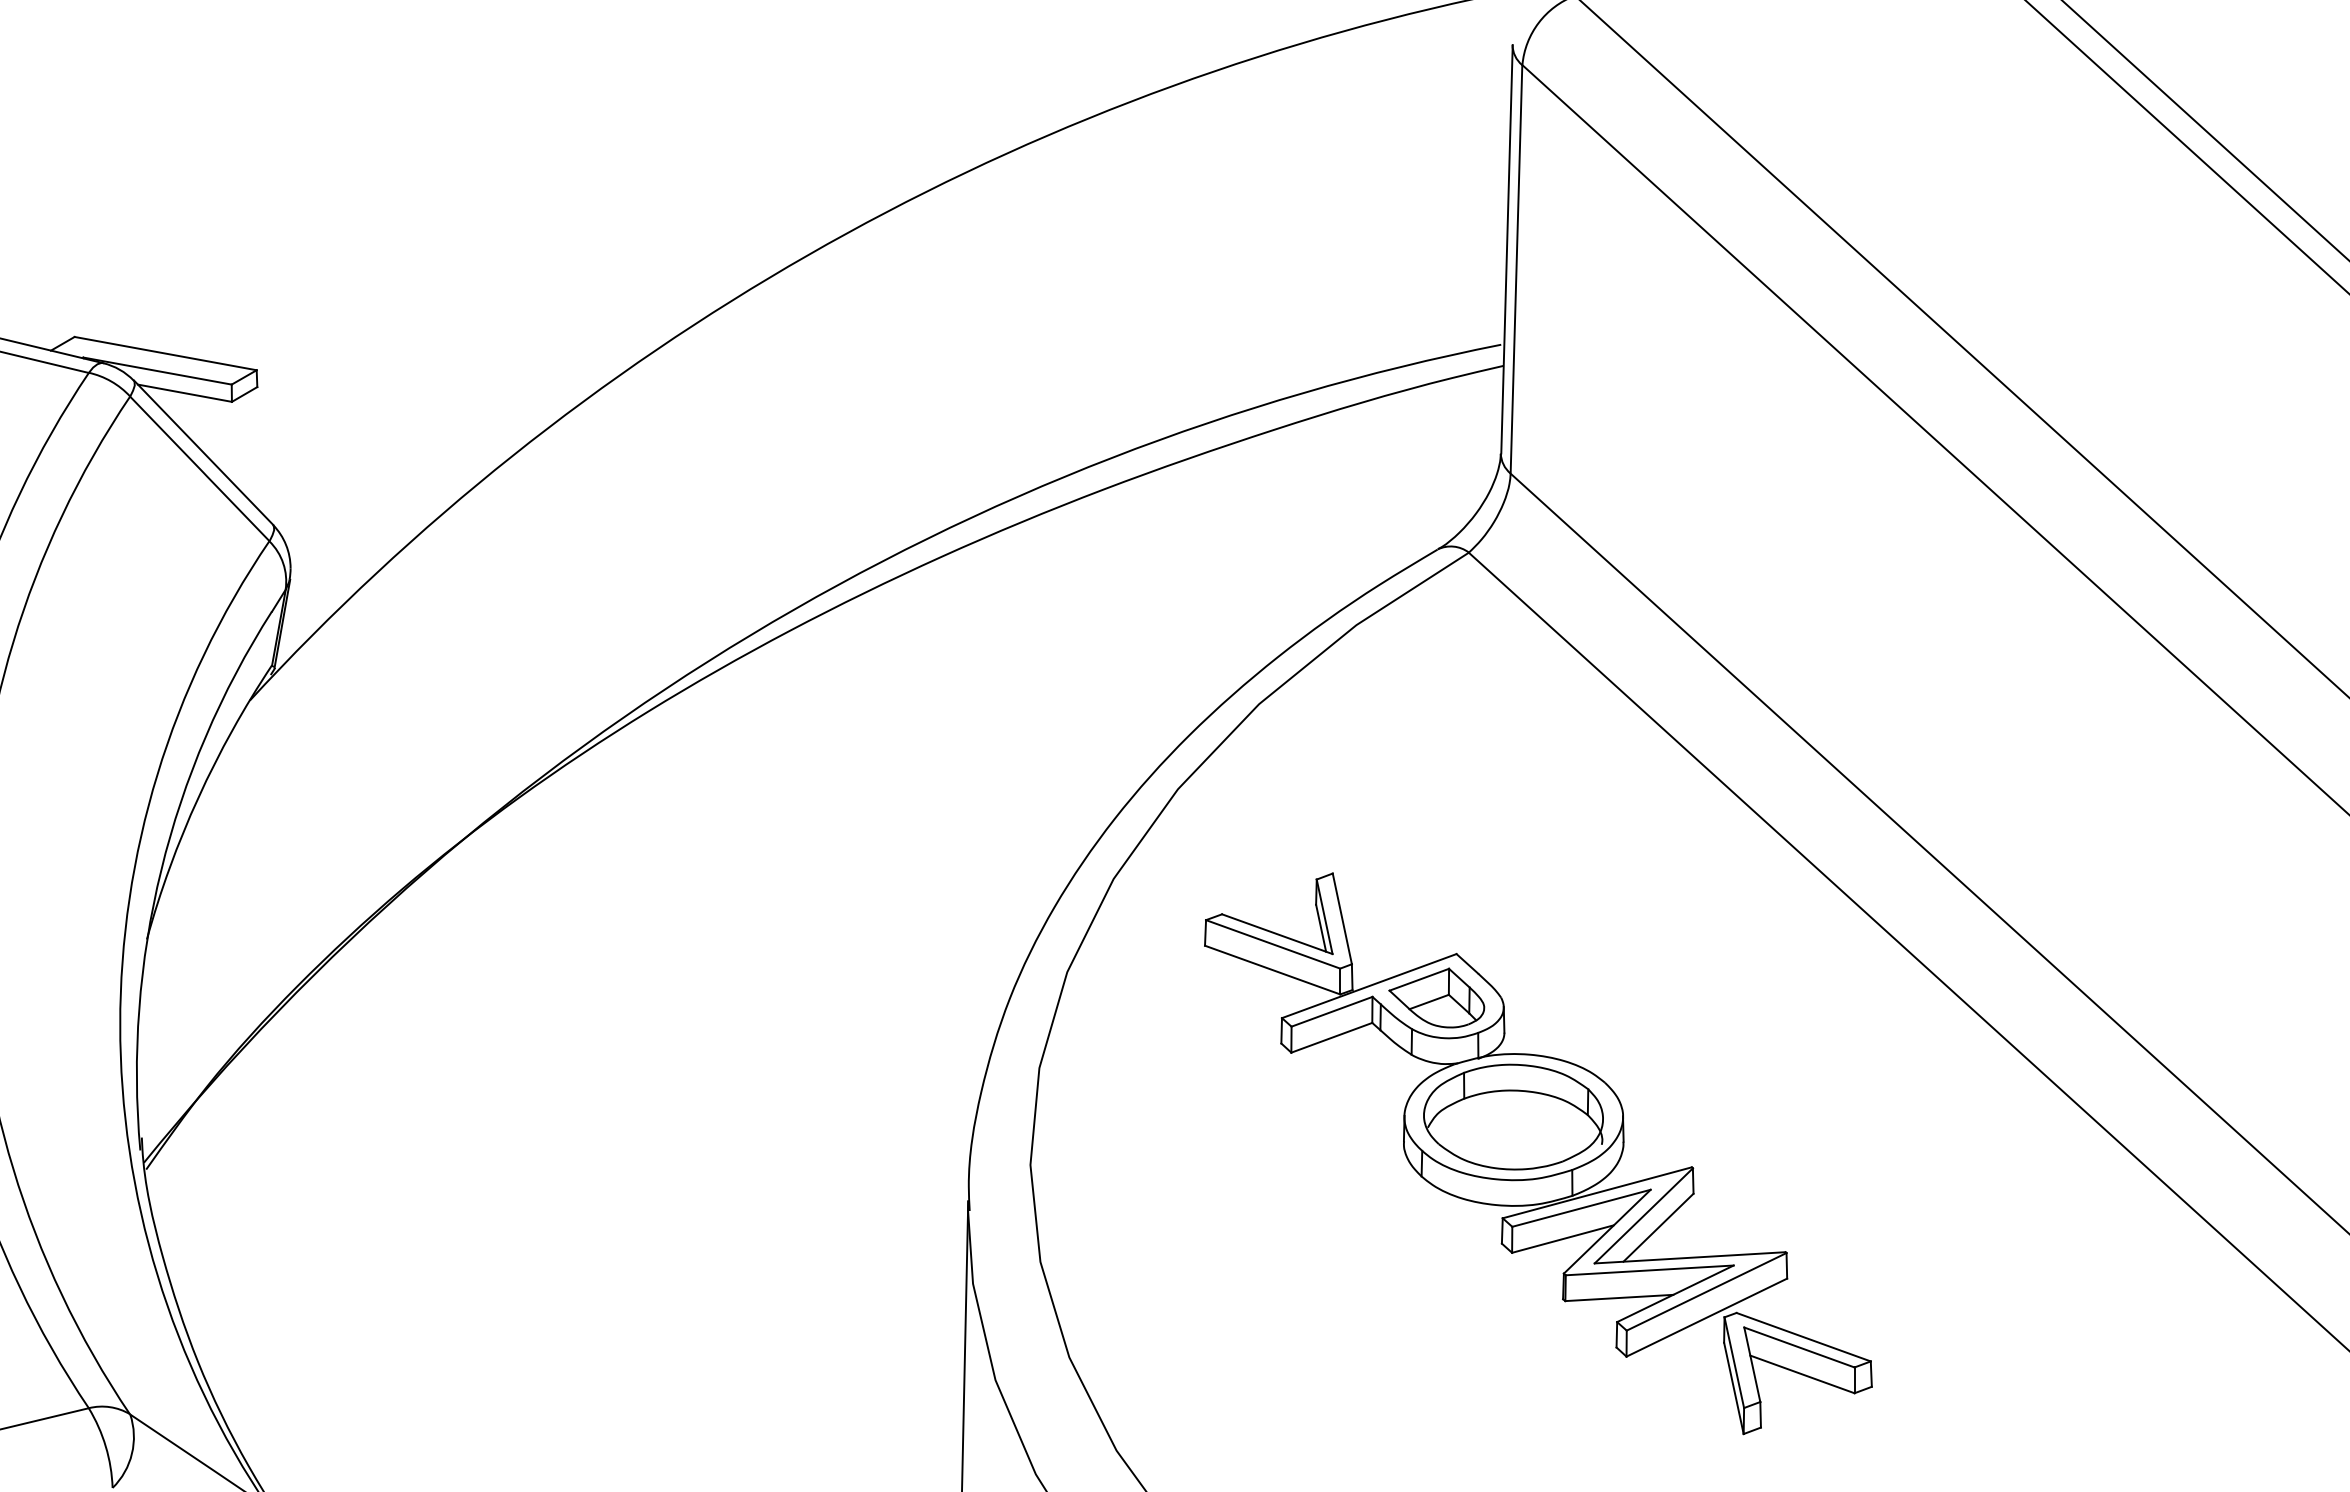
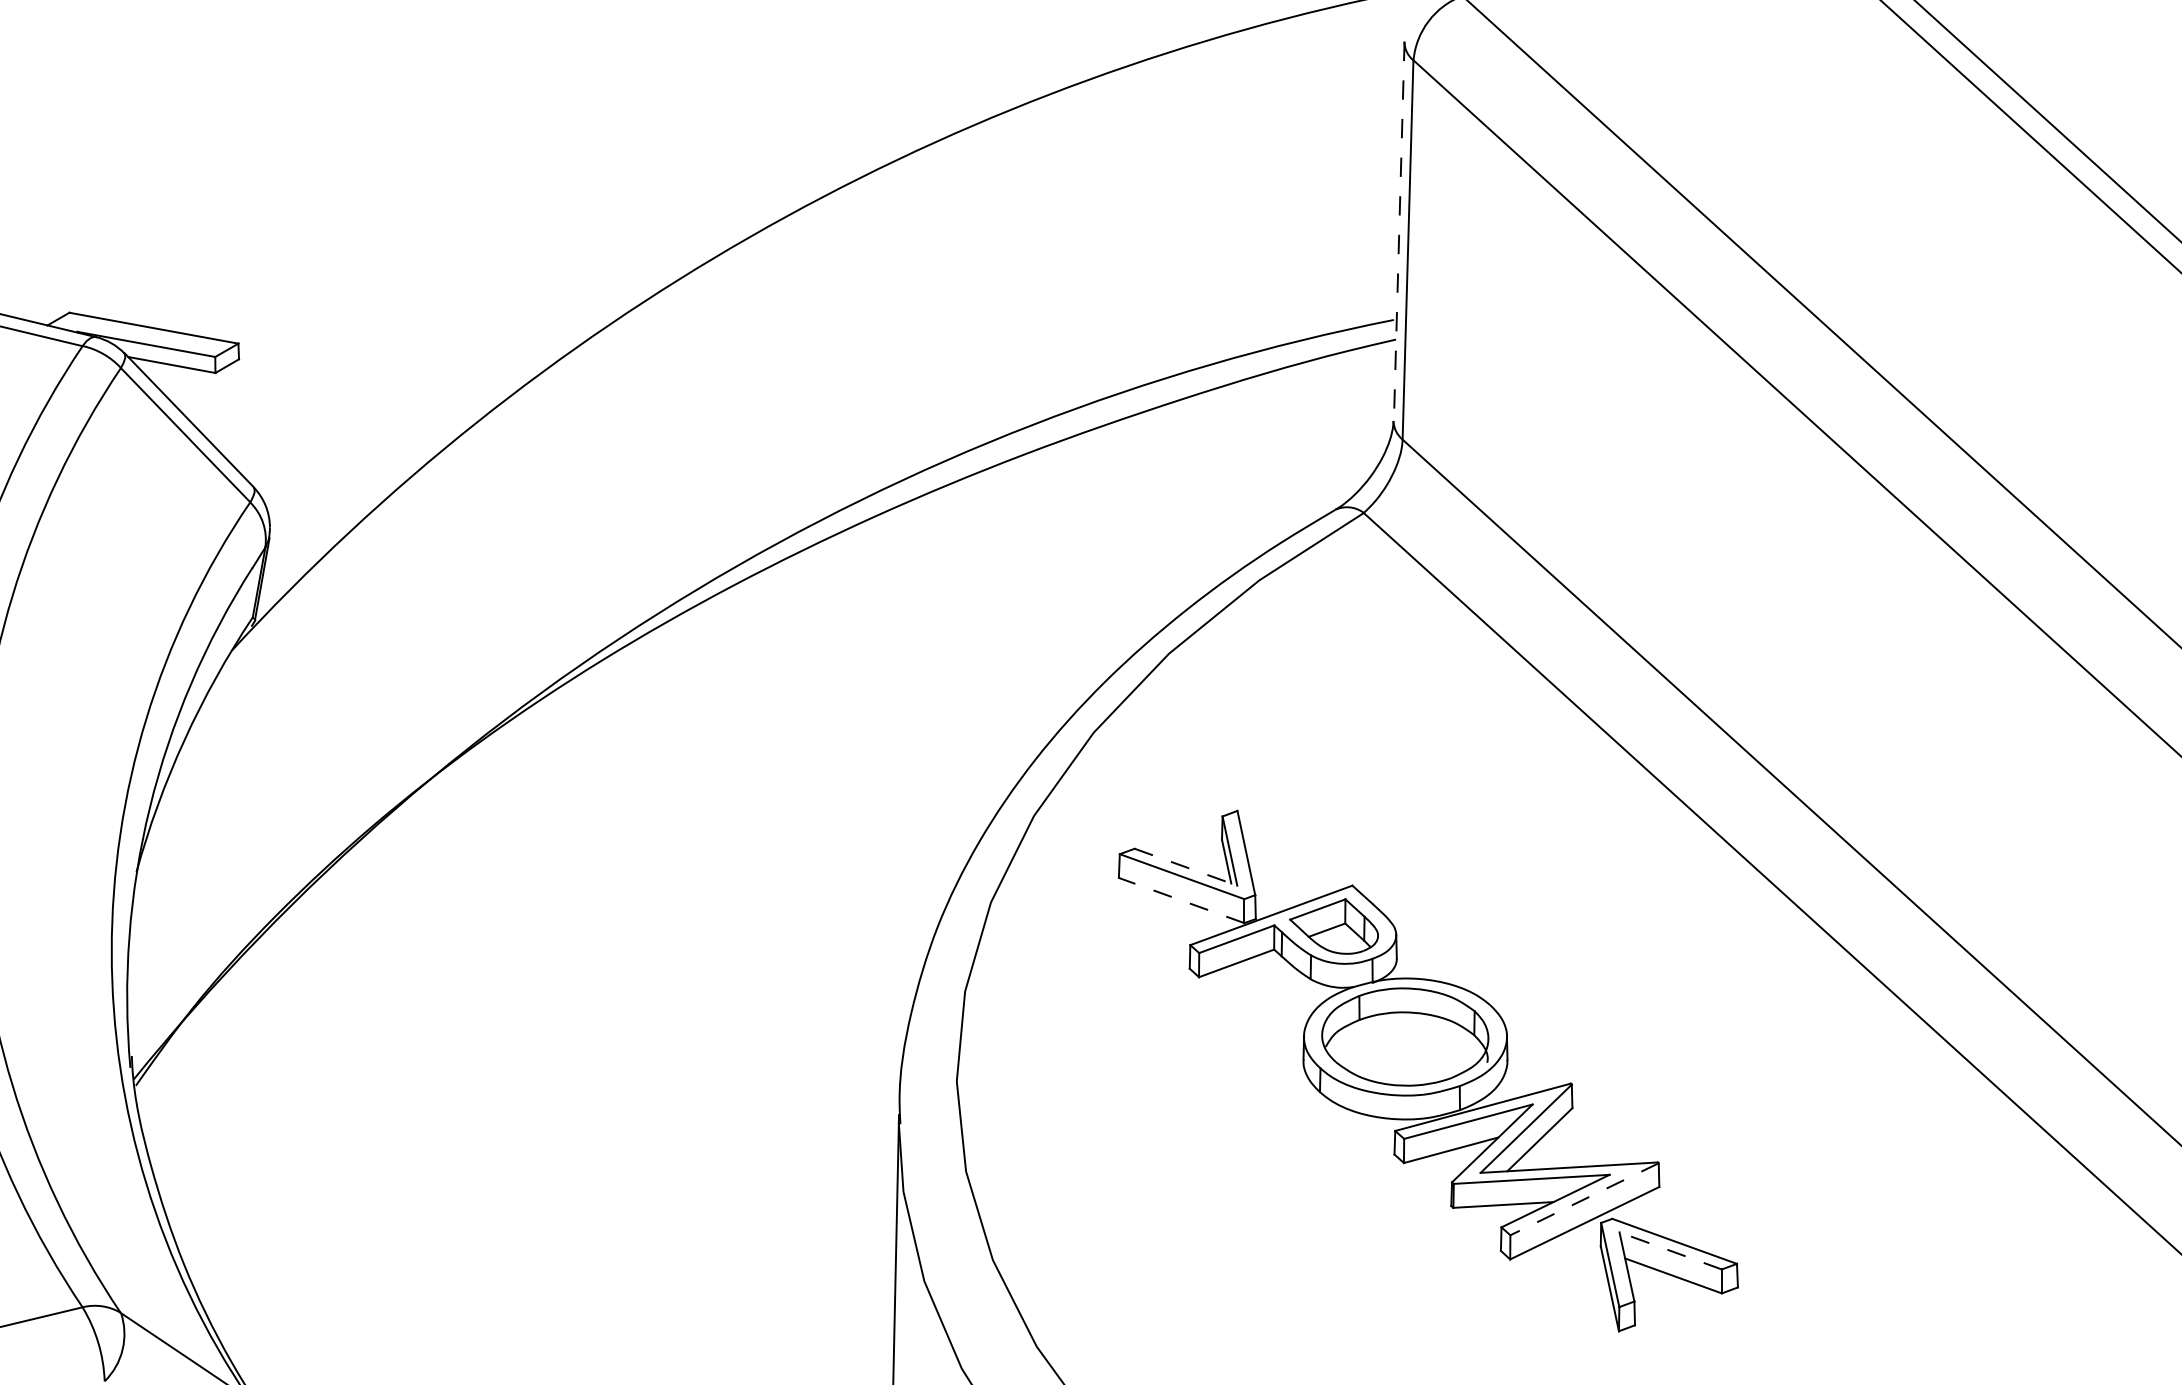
line: (1507, 249) -> (1399, 231), solid -> dashed
line: (1277, 934) -> (1186, 867), solid -> dashed
line: (1272, 970) -> (1181, 900), solid -> dashed
line: (1706, 1291) -> (1584, 1198), solid -> dashed
line: (1799, 1347) -> (1670, 1250), solid -> dashed

